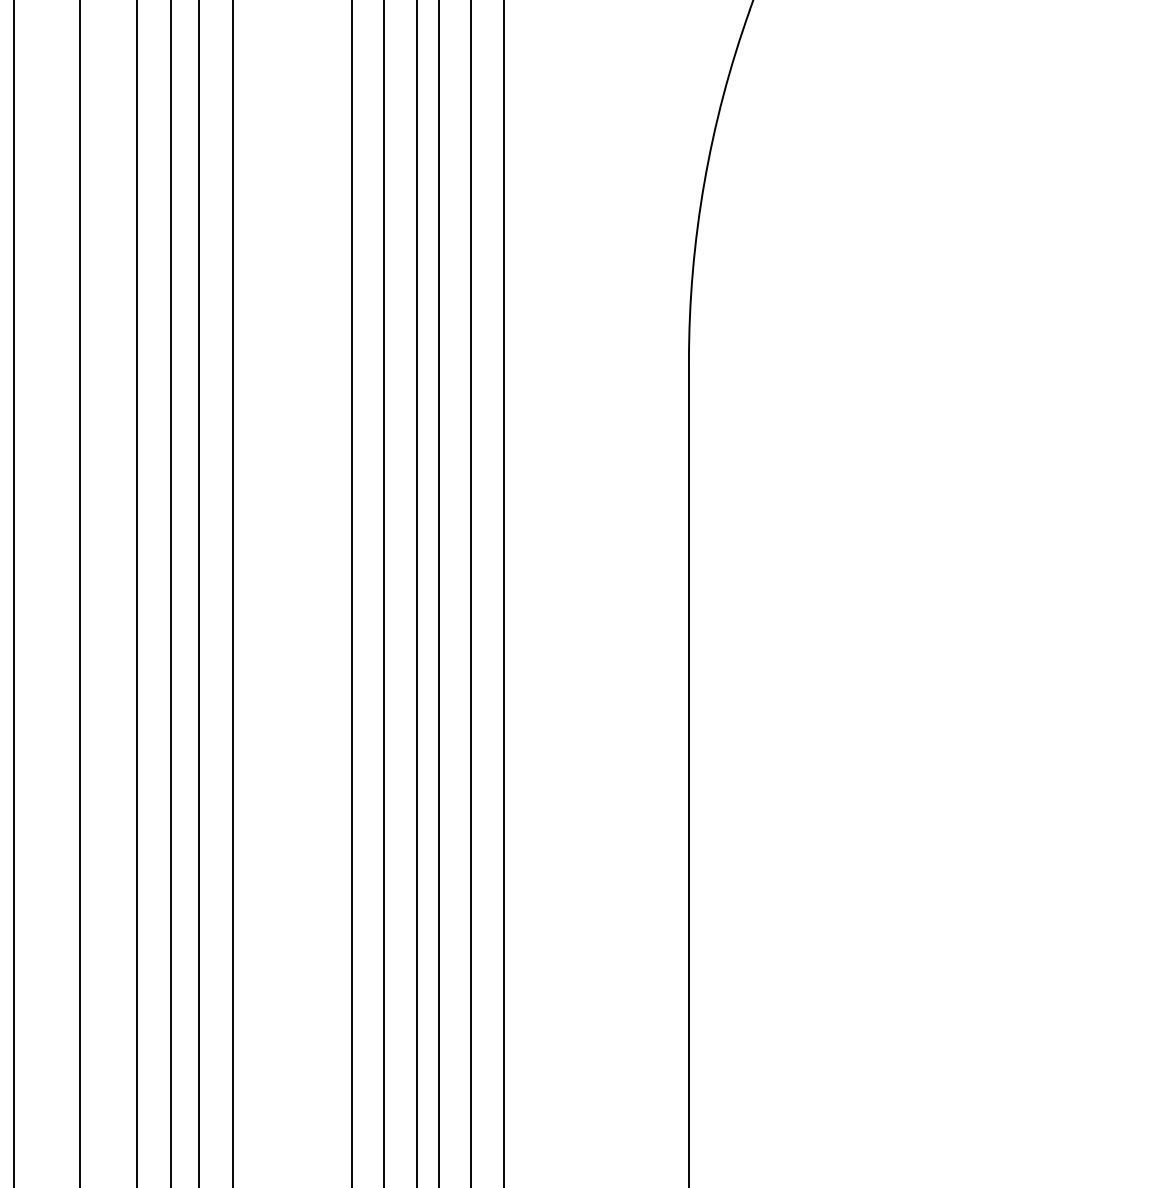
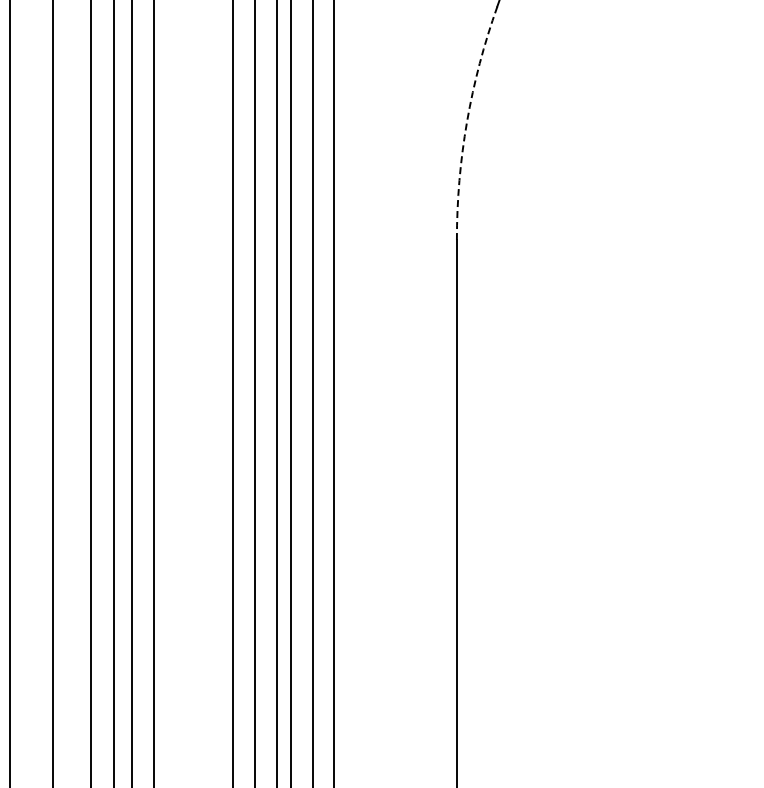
arc: (704, 183) -> (467, 121), solid -> dashed

